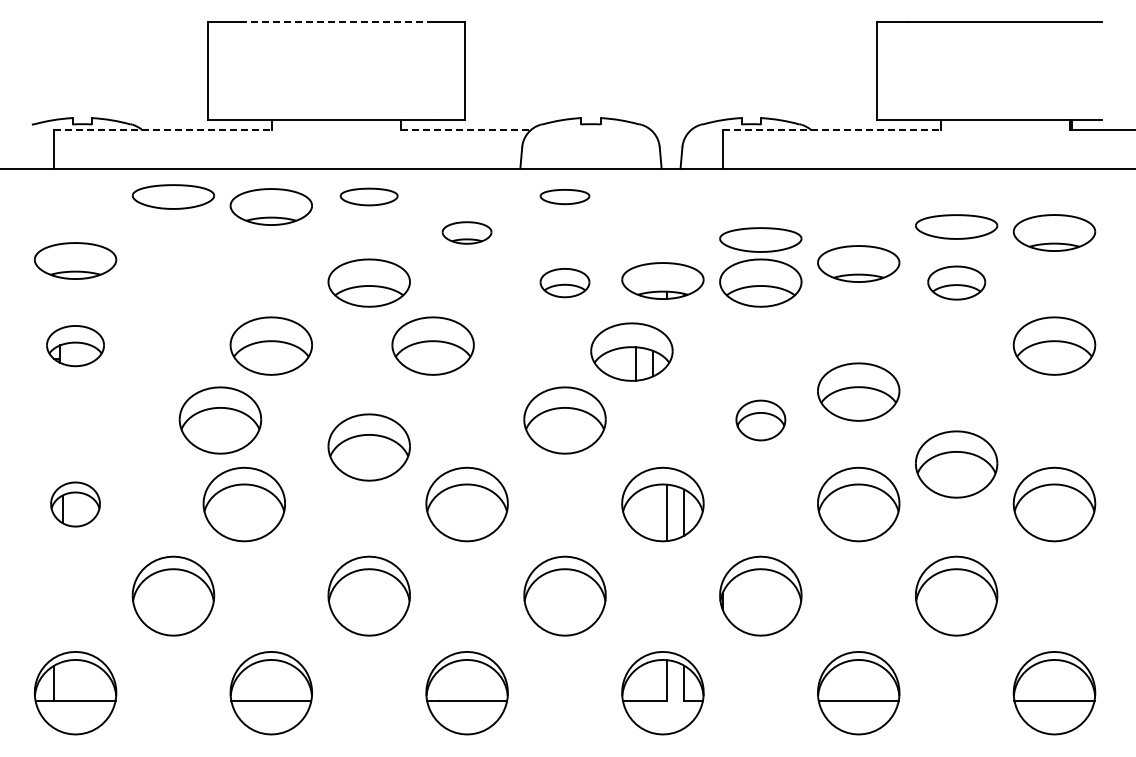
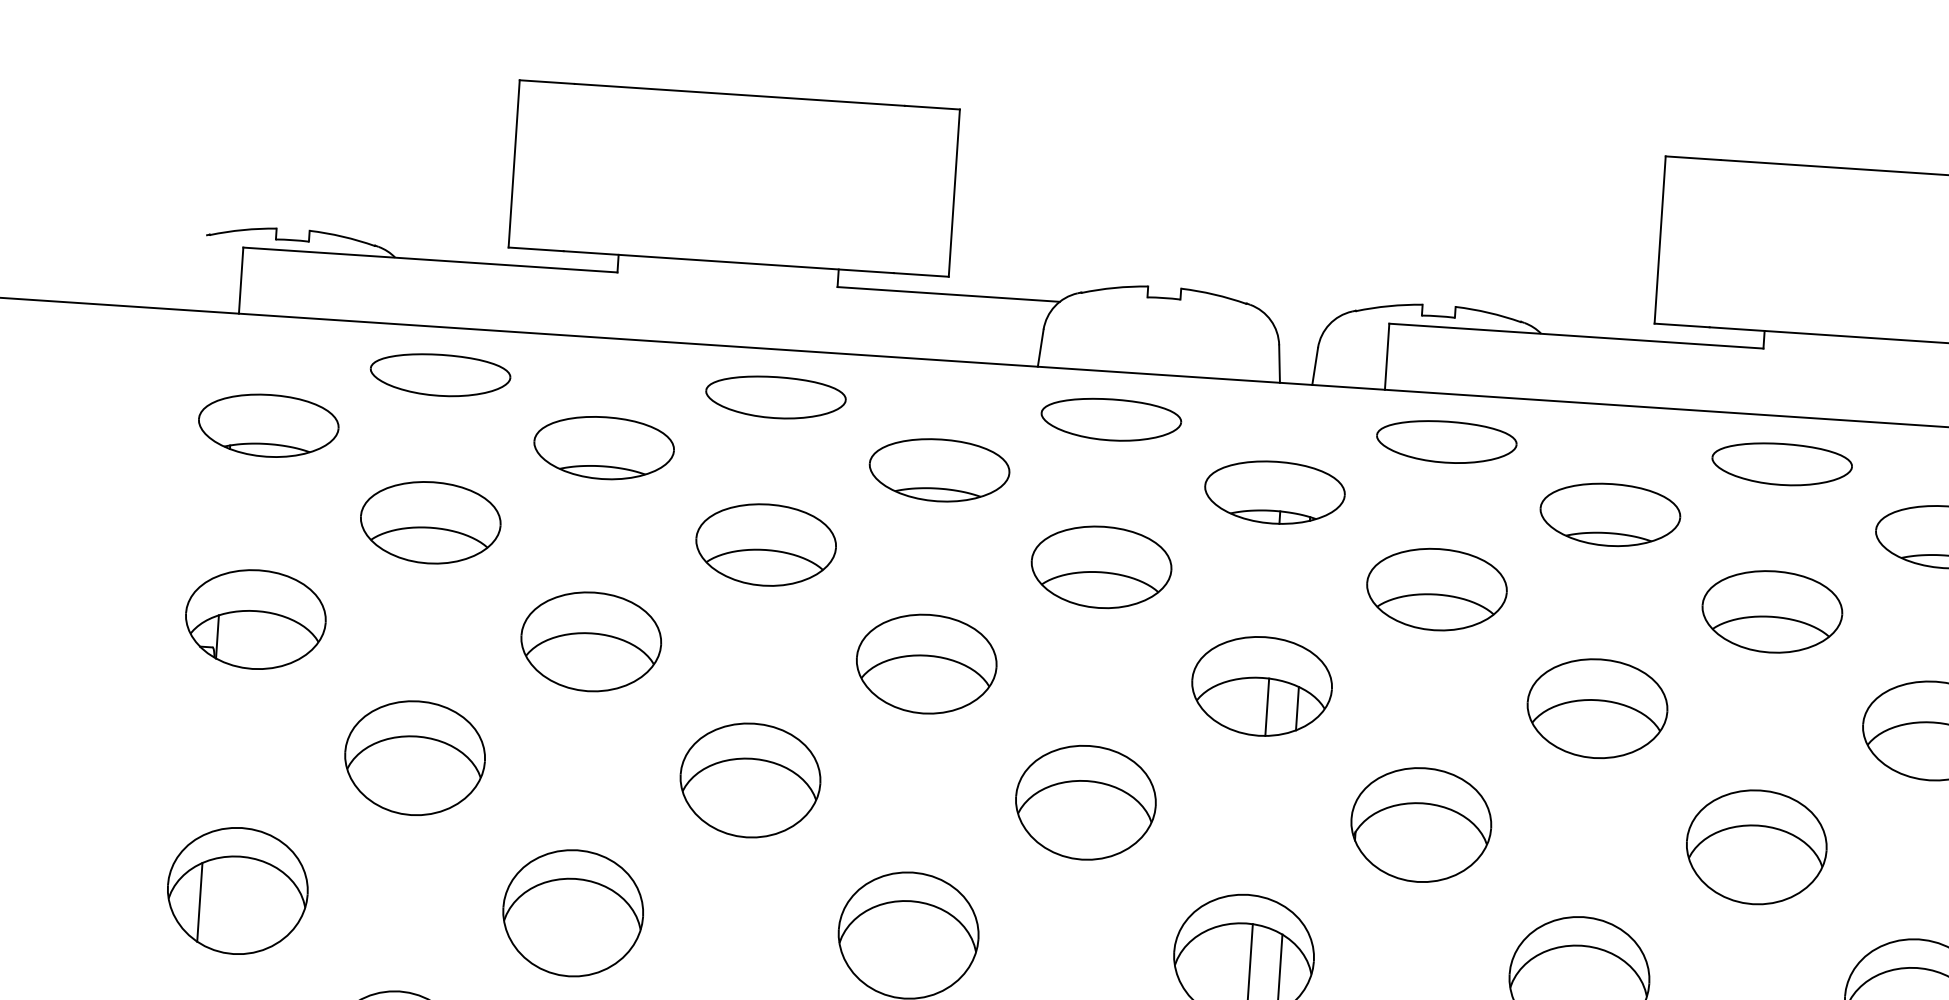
line: (337, 22) -> (741, 95), dashed -> solid
line: (163, 130) -> (430, 260), dashed -> solid
line: (465, 130) -> (948, 294), dashed -> solid
line: (832, 130) -> (1577, 336), dashed -> solid
part: (368, 196) -> (774, 396), size x1.43
part: (564, 196) -> (1110, 418), size x1.67
part: (270, 206) -> (602, 447), moved
part: (956, 226) -> (1781, 463), moved
part: (466, 232) -> (938, 469), size x1.67
part: (760, 239) -> (1446, 441), moved
part: (75, 260) -> (268, 424), moved
part: (858, 263) -> (1609, 514), moved
part: (662, 280) -> (1274, 491), moved
part: (173, 282) -> (430, 521), added
part: (564, 282) -> (1100, 566), size x1.67
part: (956, 282) -> (1772, 610), size x1.43
part: (75, 345) -> (255, 618), size x1.43
part: (432, 345) -> (925, 663), moved
part: (631, 351) -> (1261, 685), moved
part: (858, 391) -> (1597, 707), moved
part: (220, 420) -> (415, 758), moved
part: (760, 420) -> (1420, 824), size x1.67
part: (368, 447) -> (749, 780), moved
part: (956, 464) -> (1756, 847), moved
part: (75, 504) -> (237, 890), size x1.67
part: (243, 504) -> (571, 913), moved

